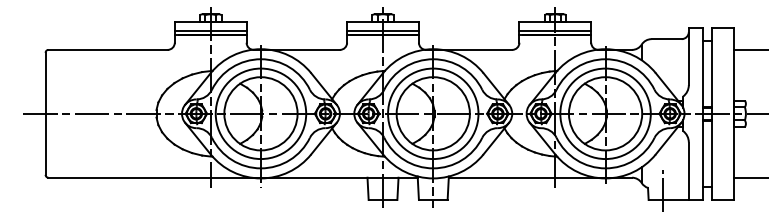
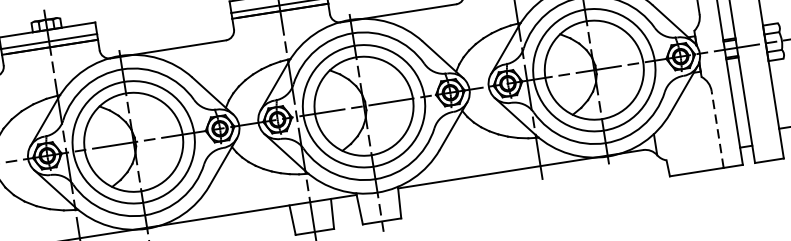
line: (688, 171) -> (717, 129), solid -> dashed
line: (663, 191) -> (688, 161), removed

